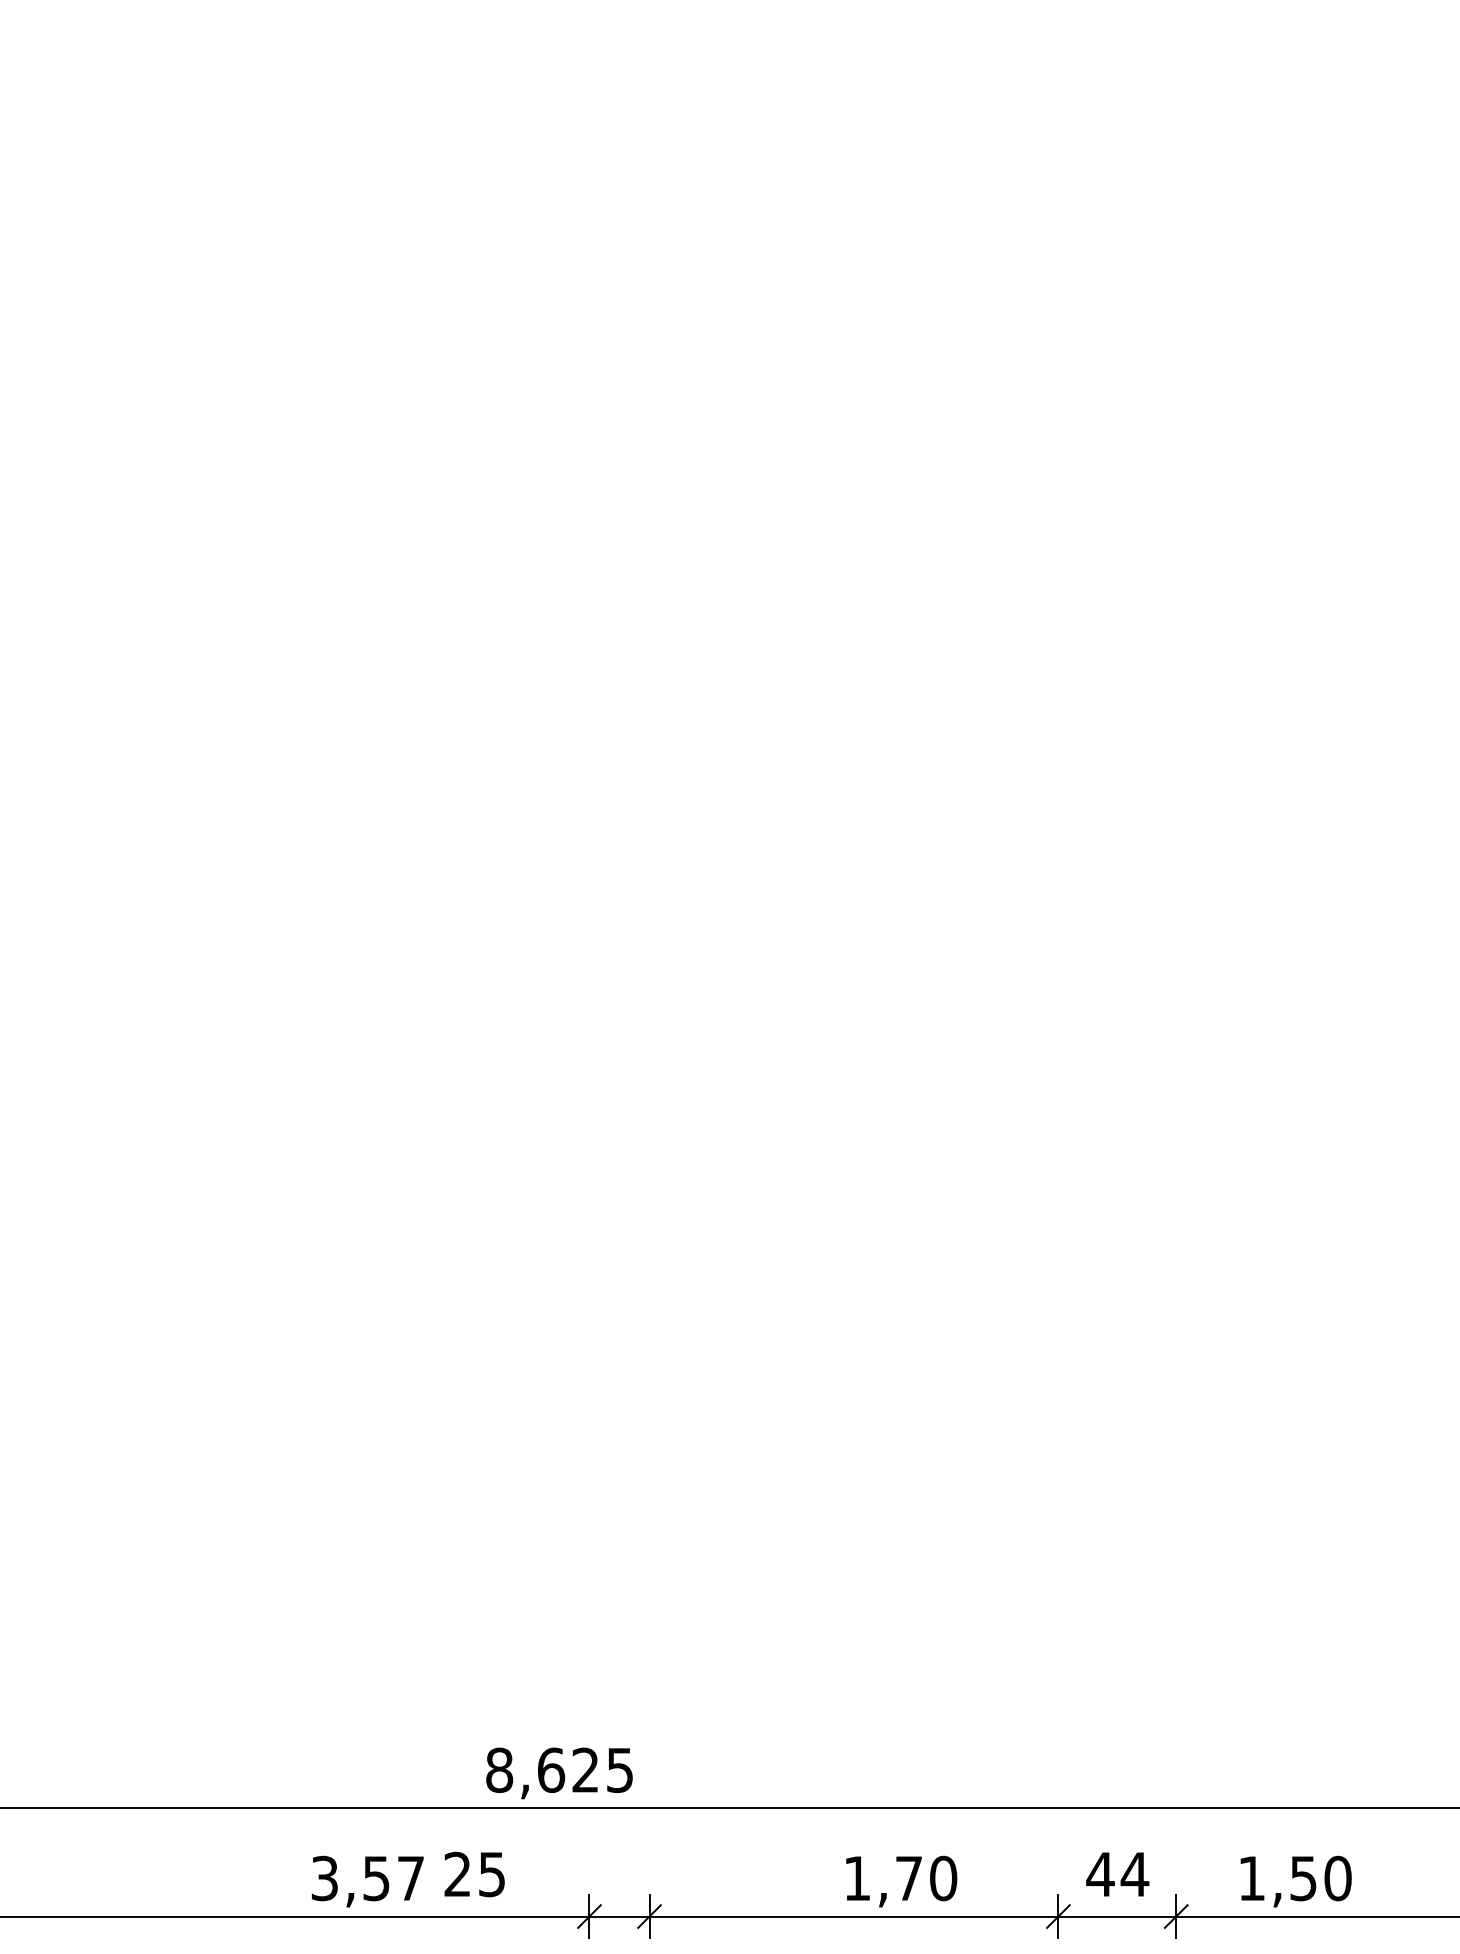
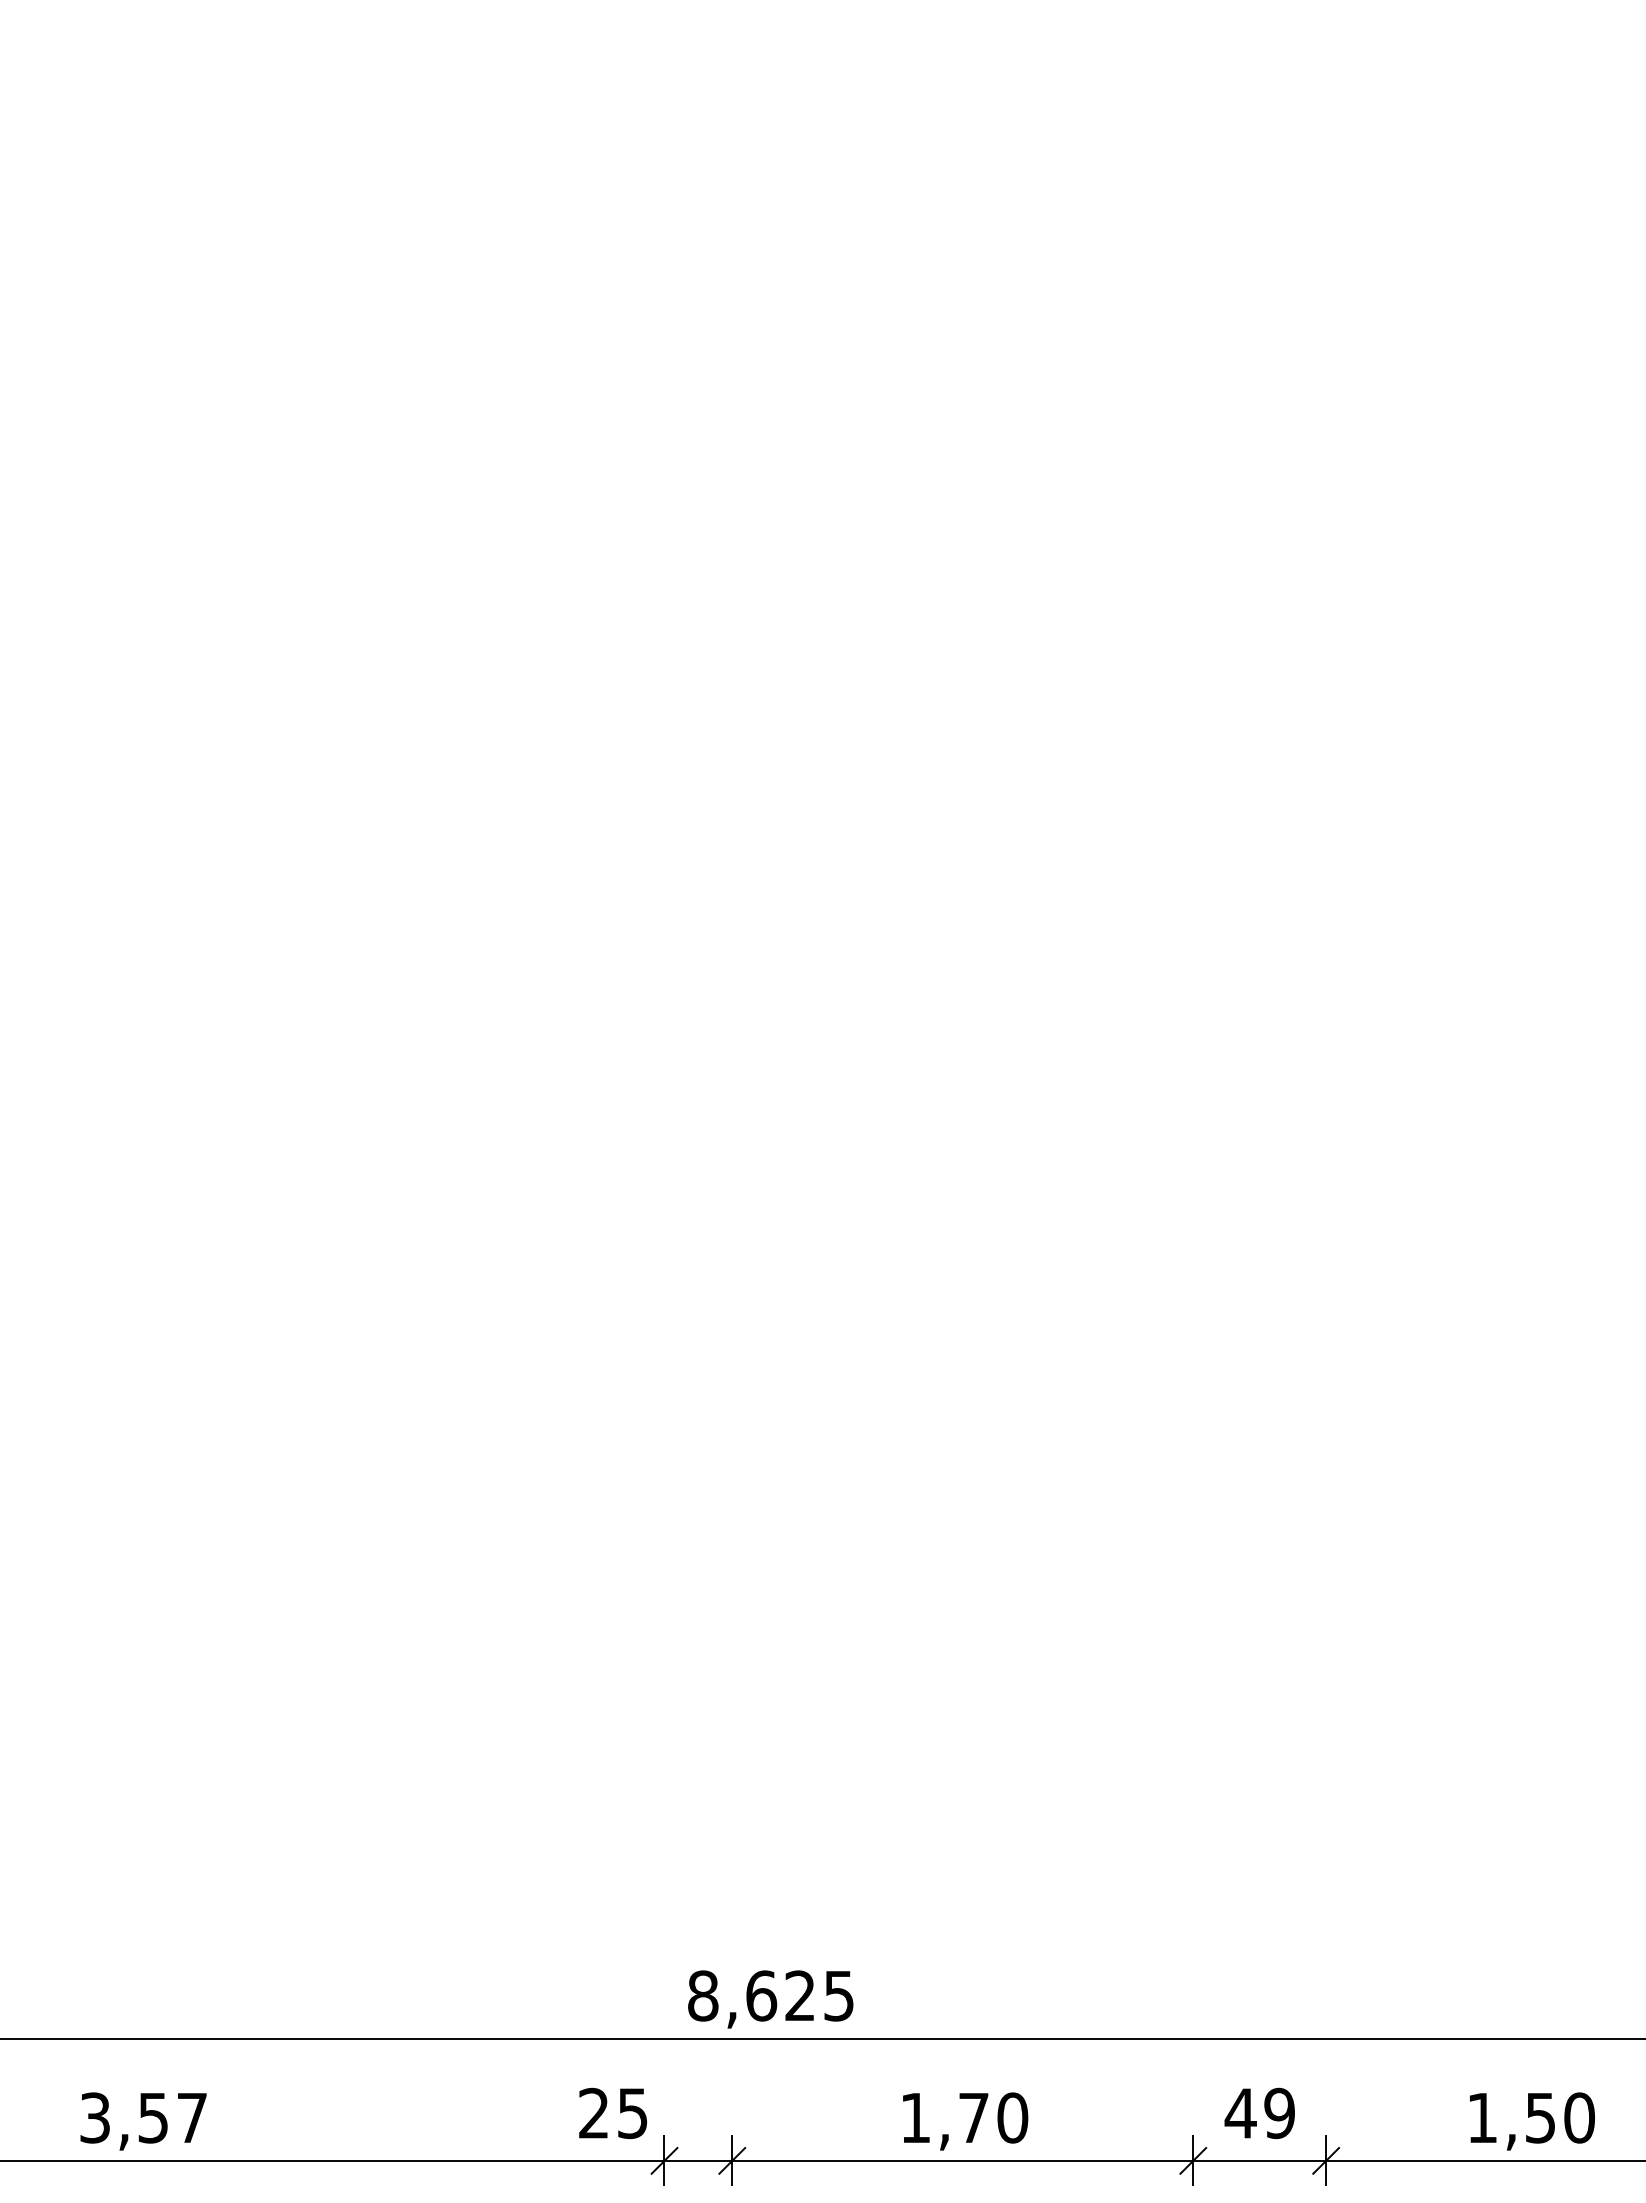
text: (559, 1773) -> (770, 1999), moved
text: (474, 1874) -> (612, 2113), moved
text: (1134, 1874) -> (1279, 2113), 44 -> 49
text: (367, 1881) -> (143, 2121), moved
text: (901, 1881) -> (965, 2121), moved
text: (1296, 1881) -> (1532, 2121), moved

